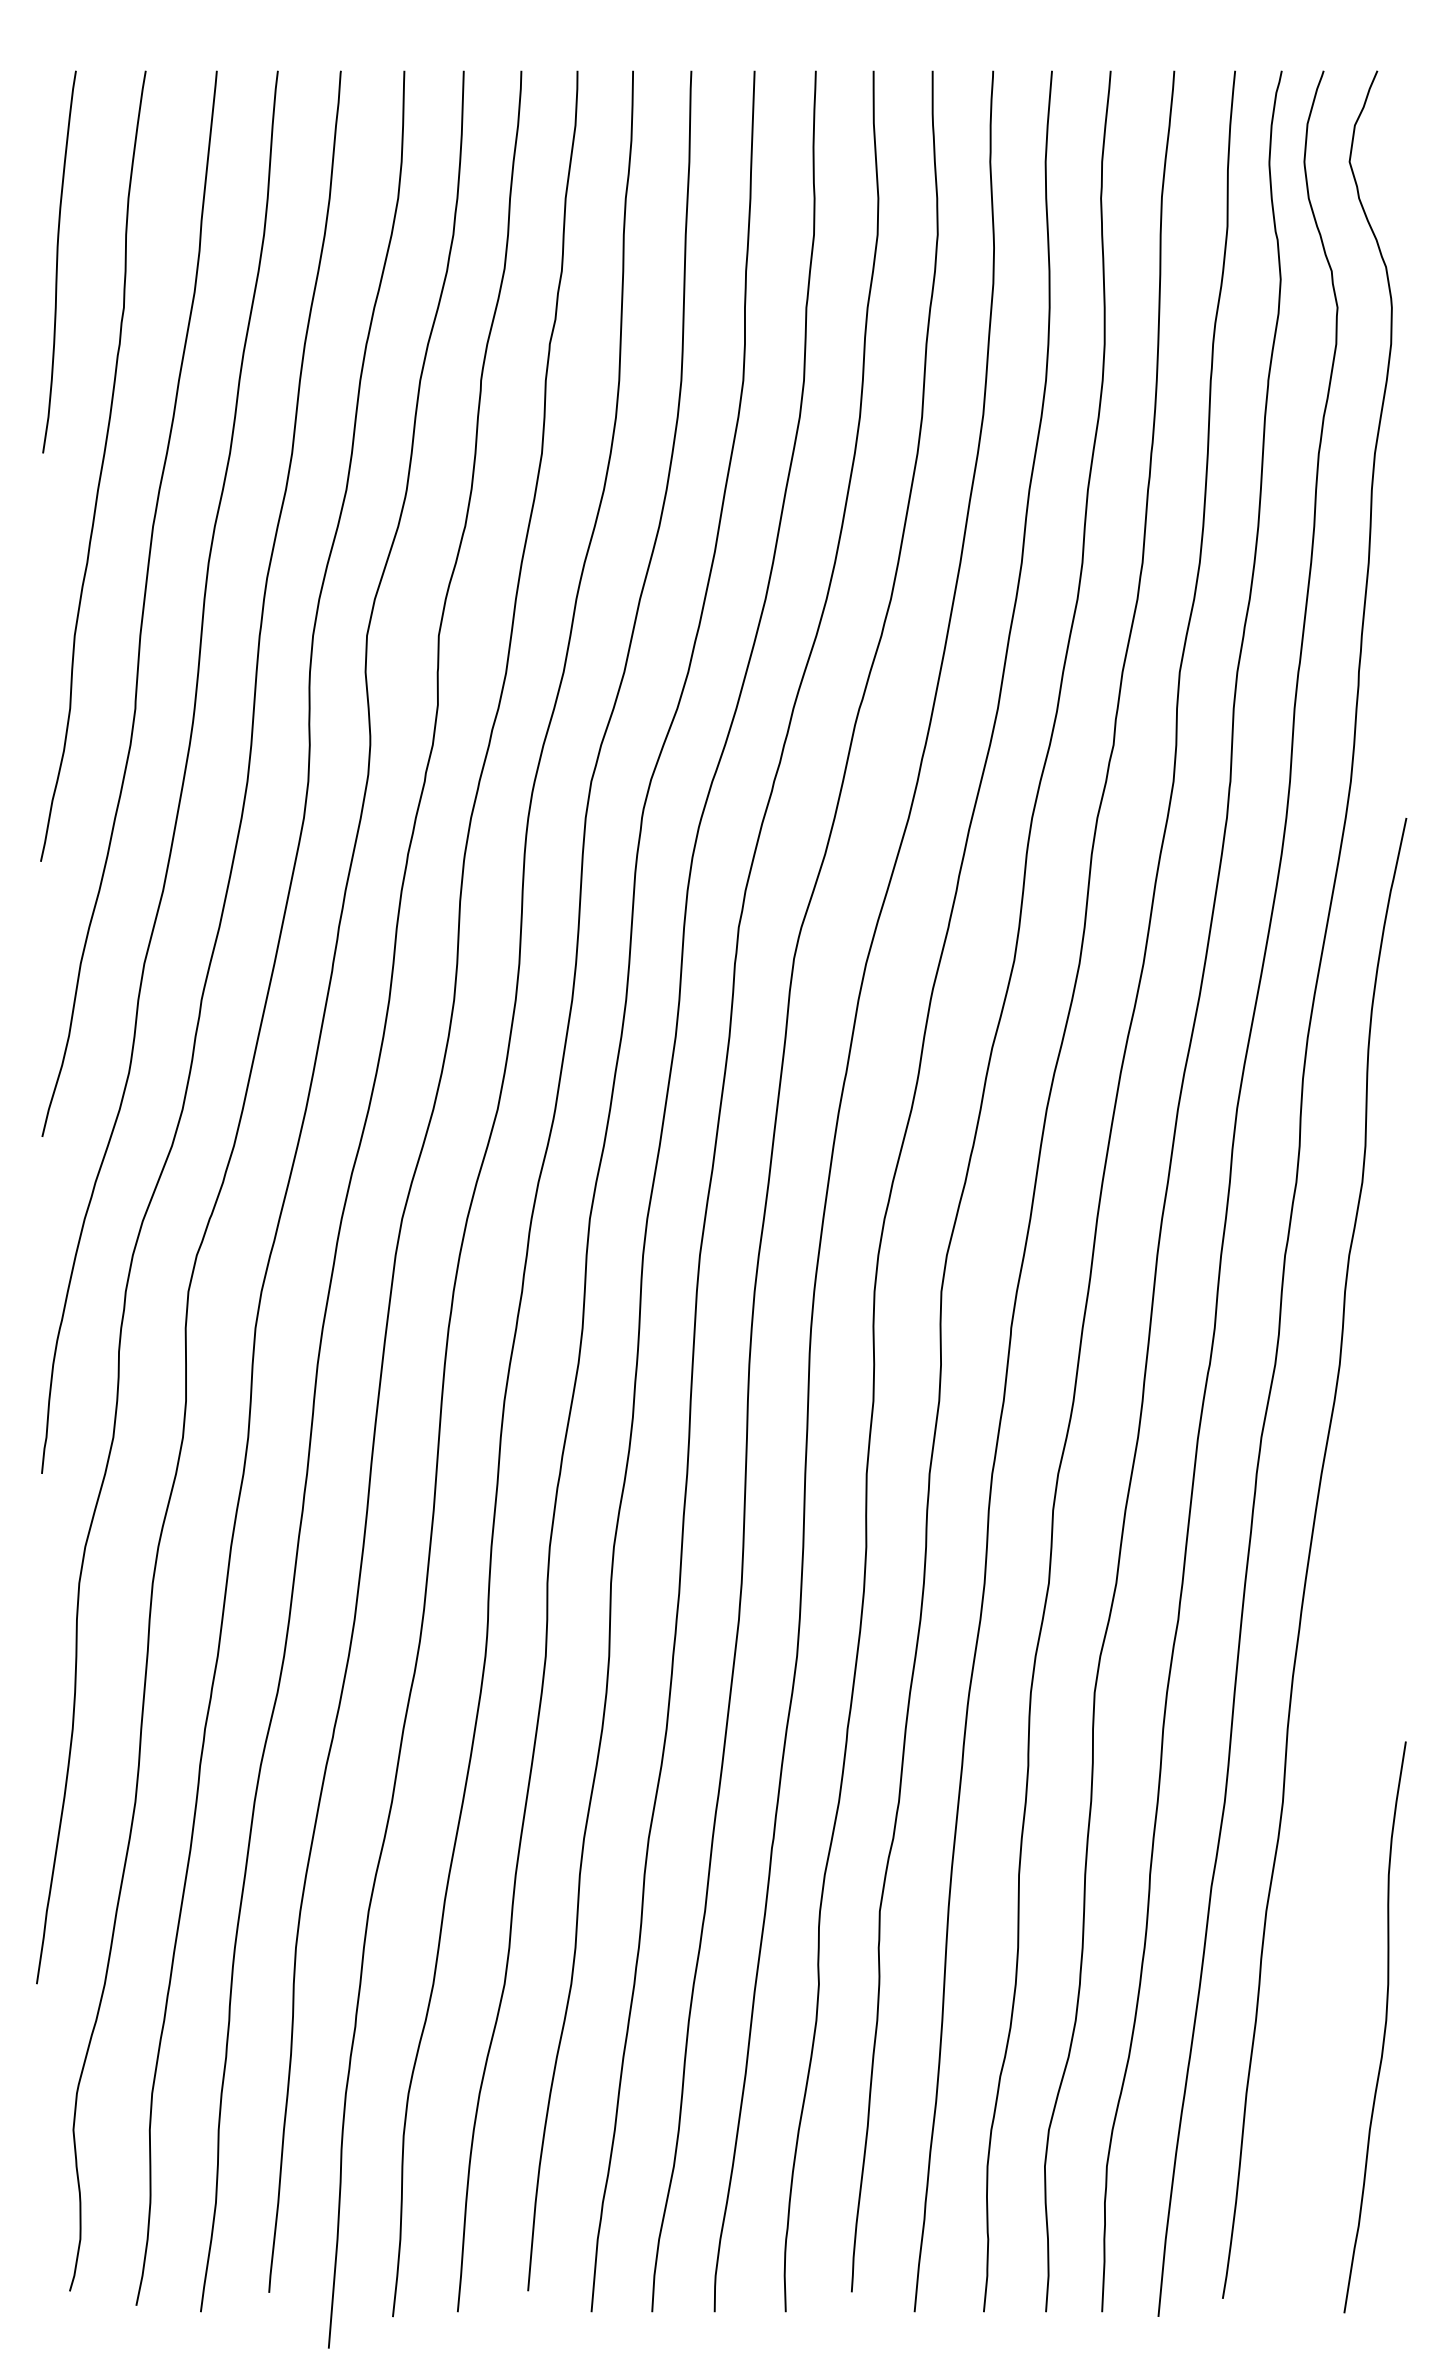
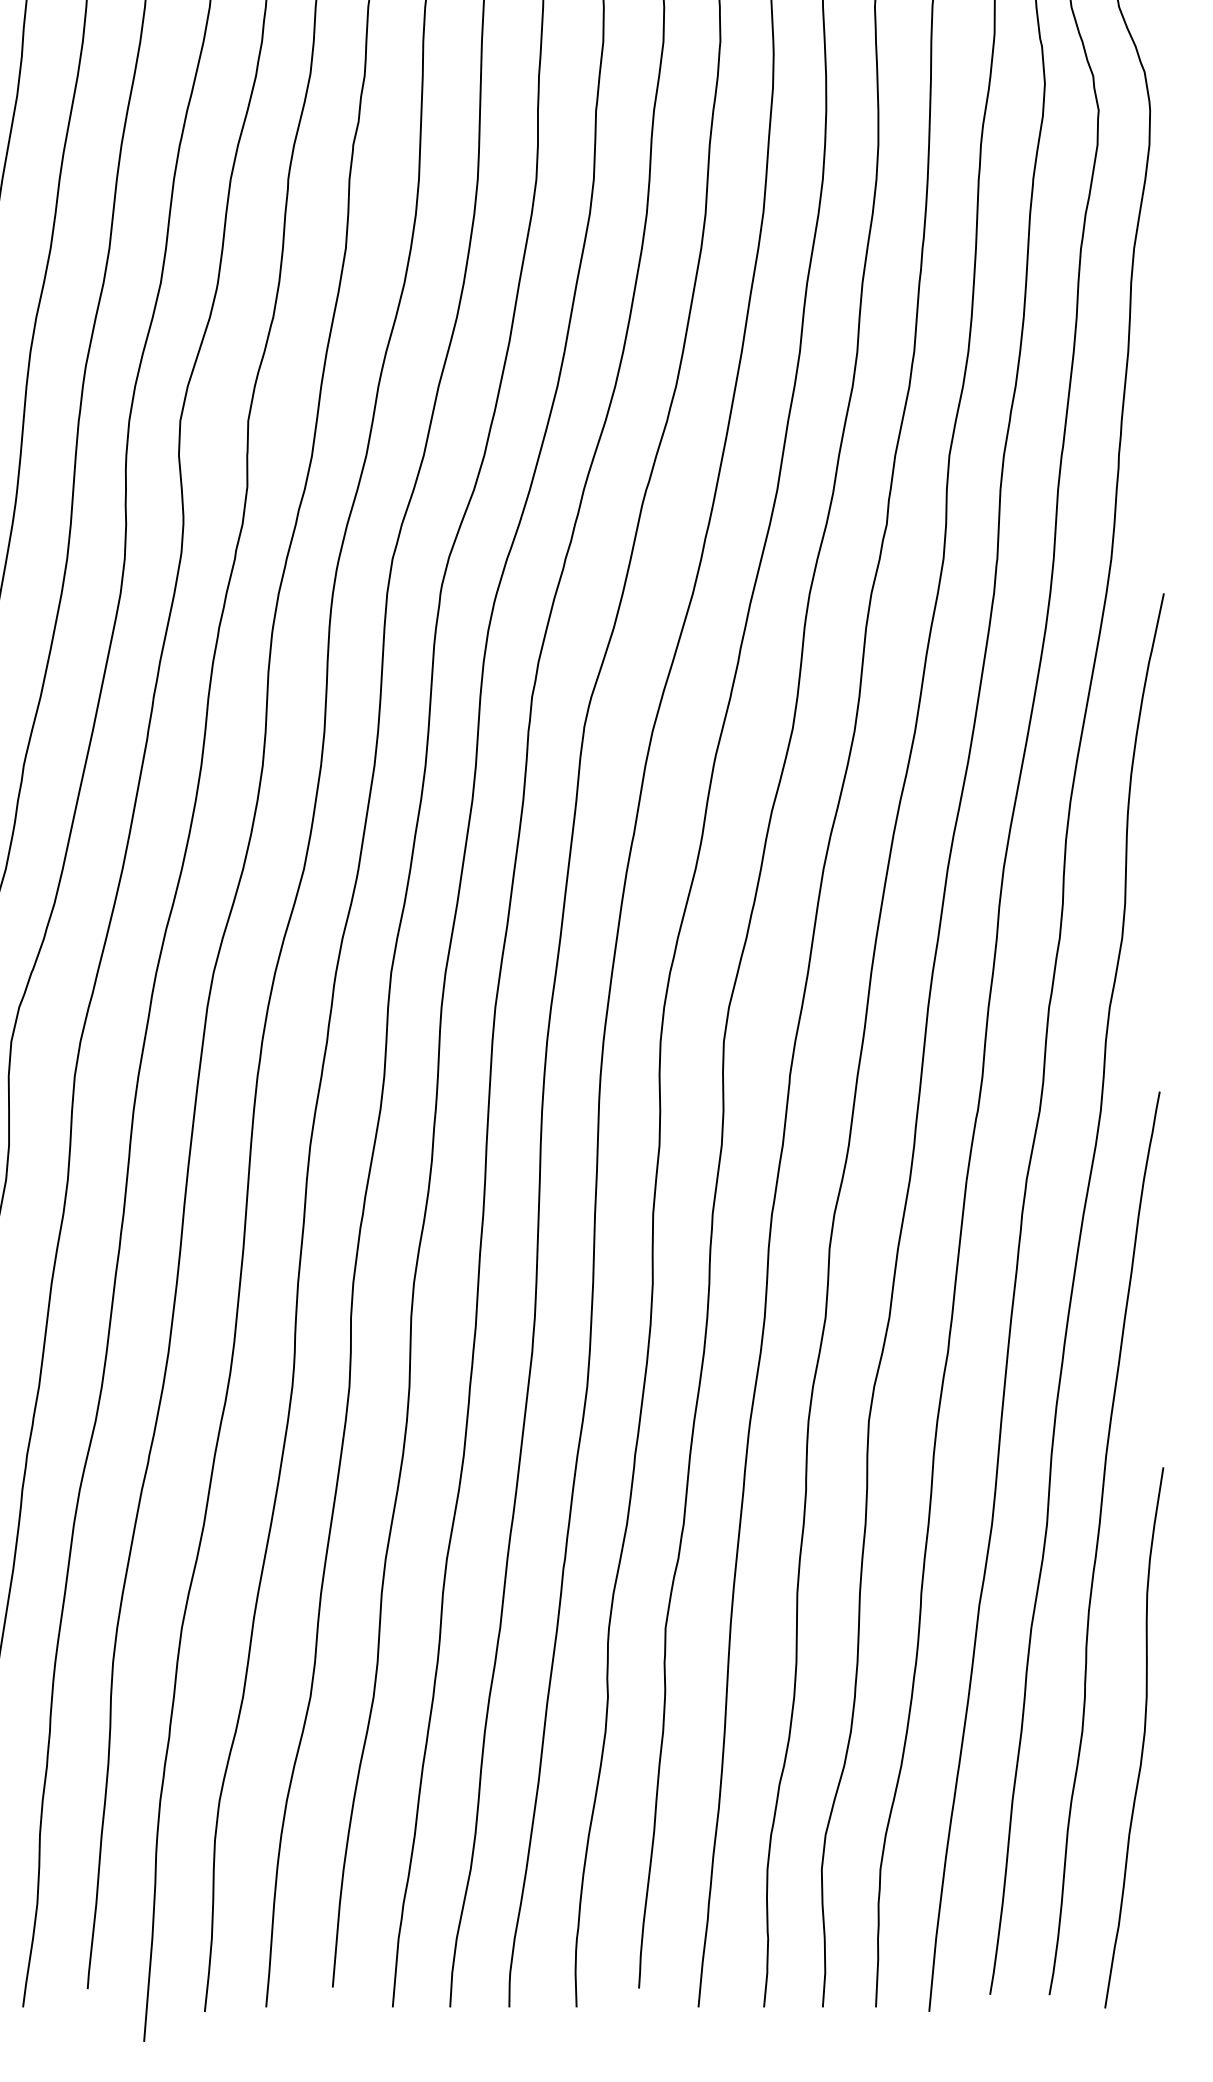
curve: (1337, 1821) -> (1098, 1543), added

